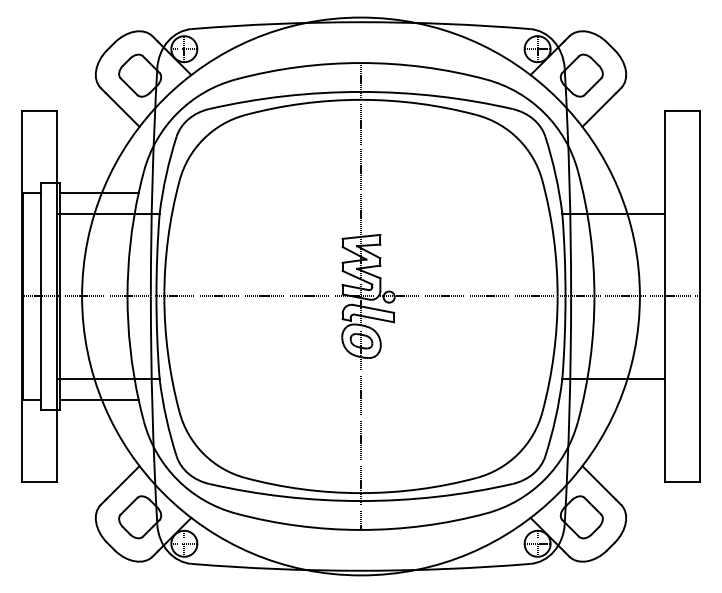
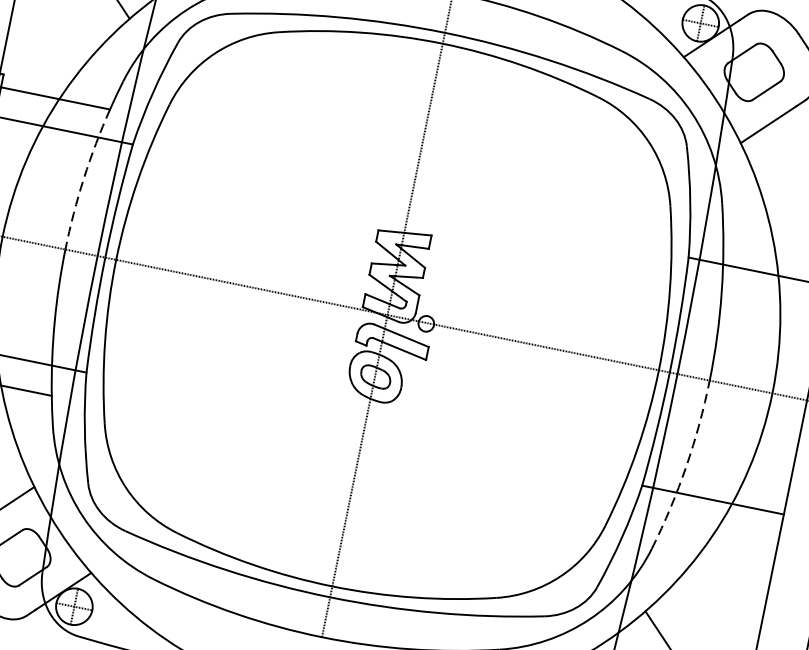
arc: (130, 244) -> (84, 178), solid -> dashed
arc: (590, 359) -> (686, 466), solid -> dashed

